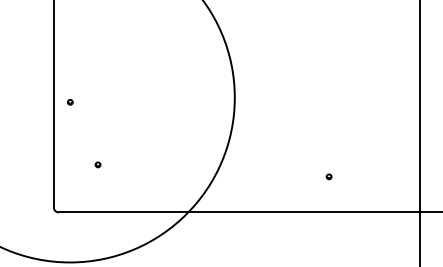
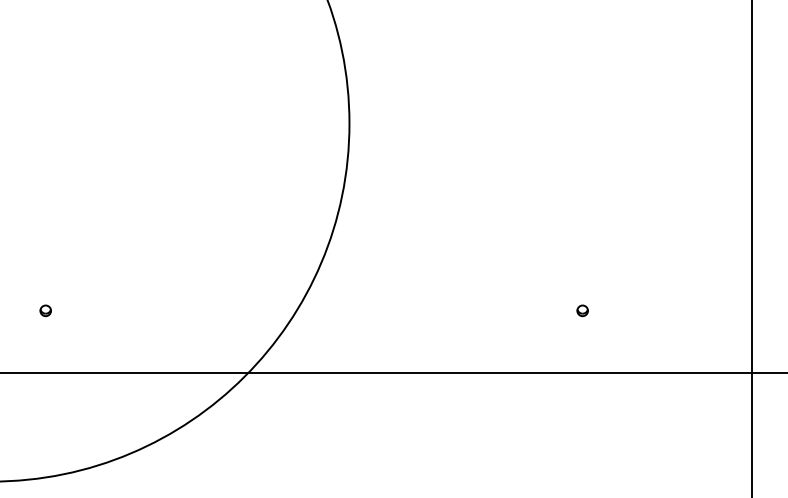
part: (97, 164) -> (44, 309), moved
part: (328, 176) -> (581, 309), moved

